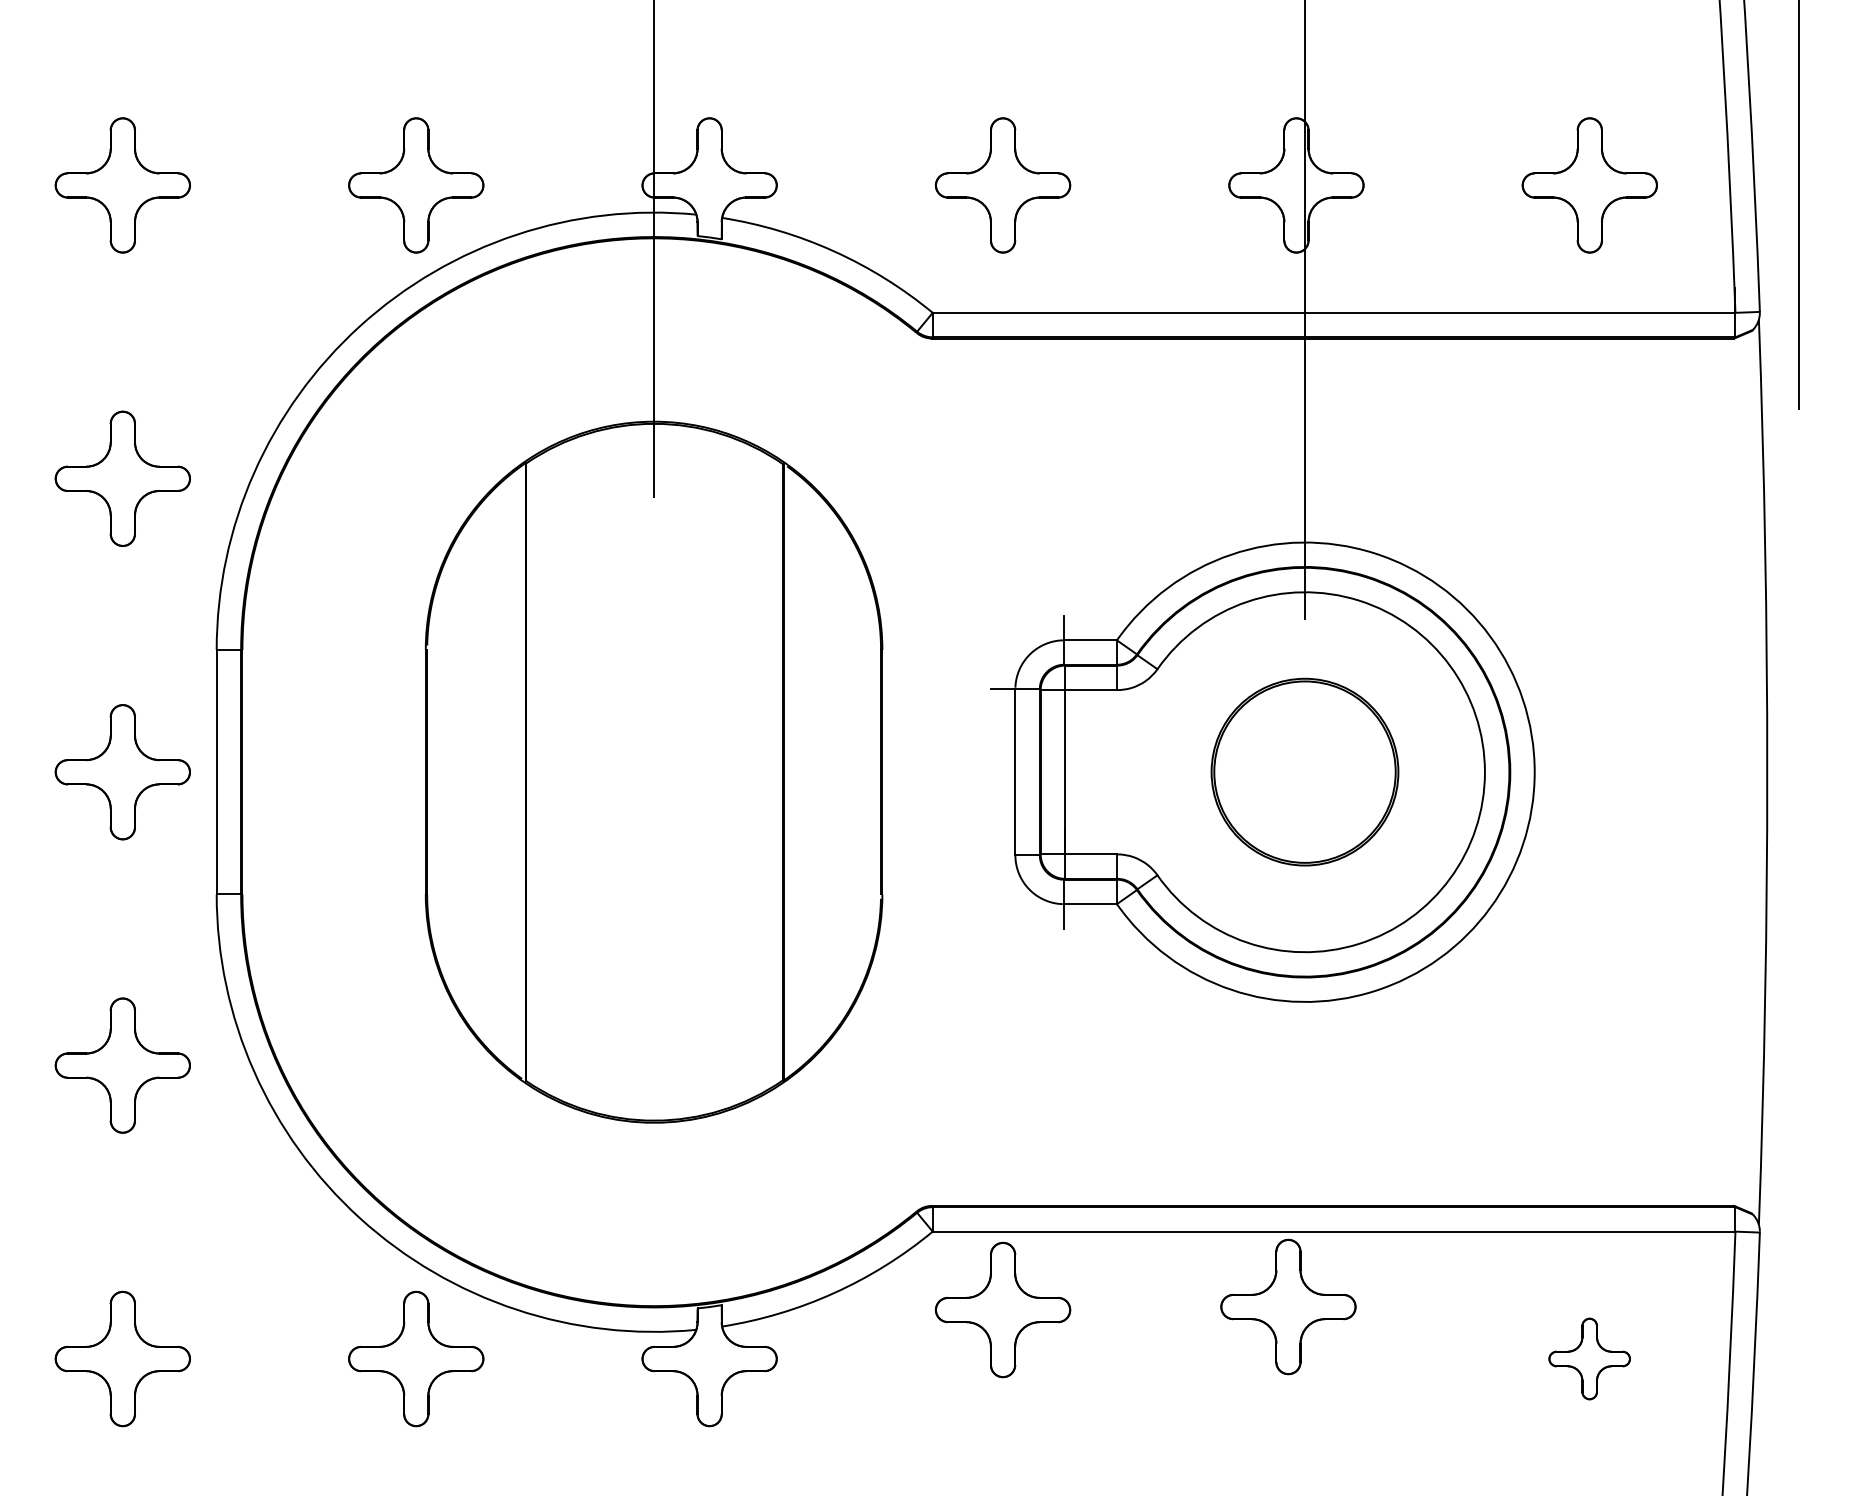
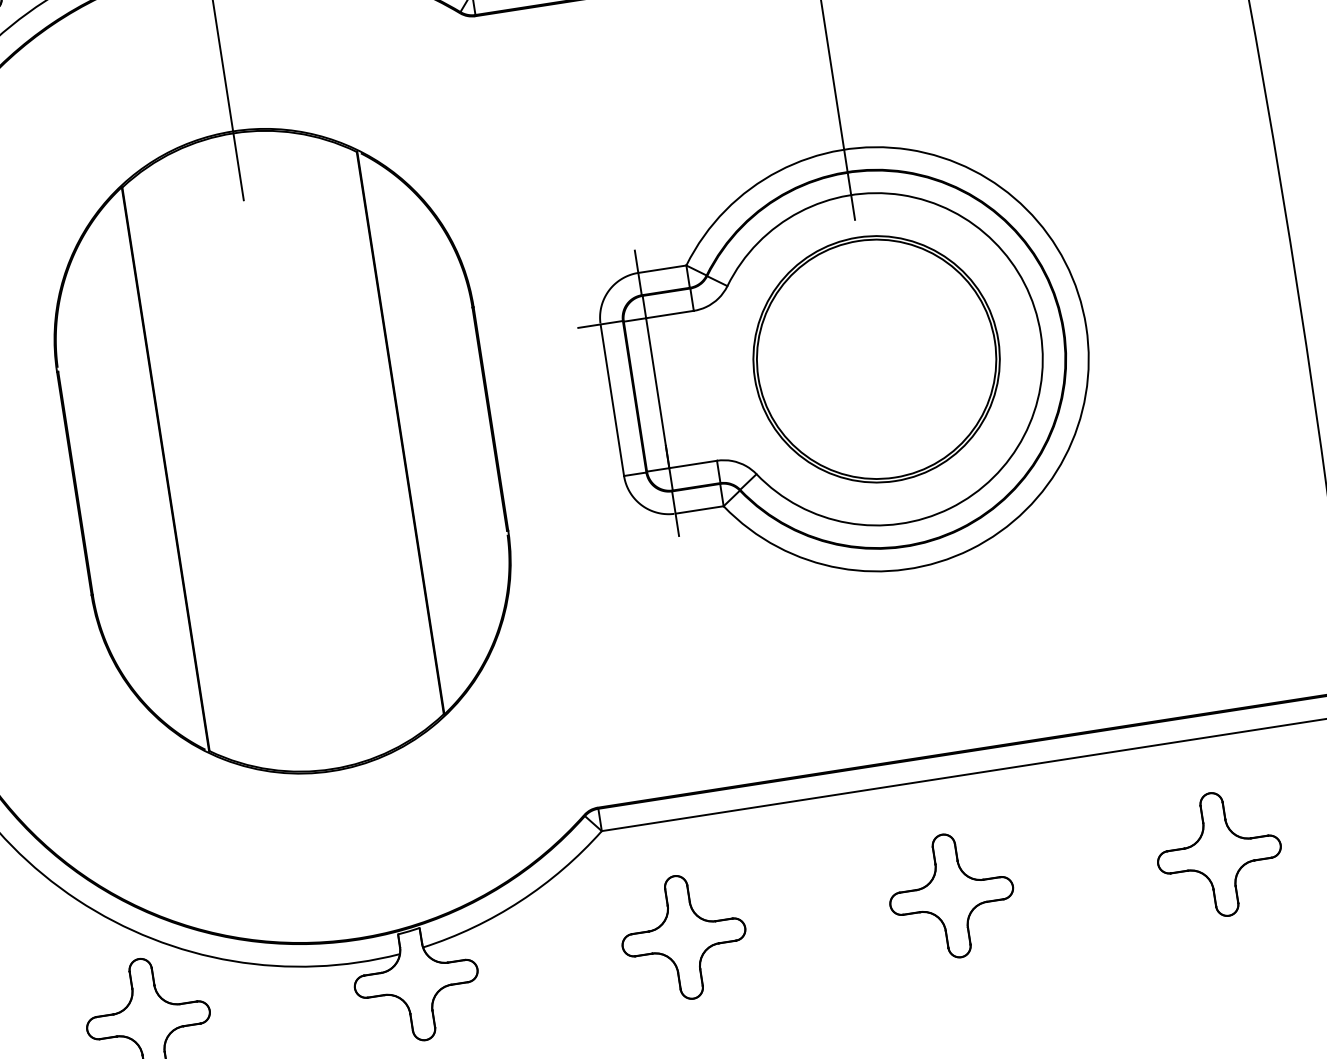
part: (1304, 771) -> (876, 358), size x1.43
part: (1288, 1306) -> (951, 895), moved
part: (1003, 1309) -> (684, 936), moved
part: (1589, 1358) -> (1219, 854), size x1.67

